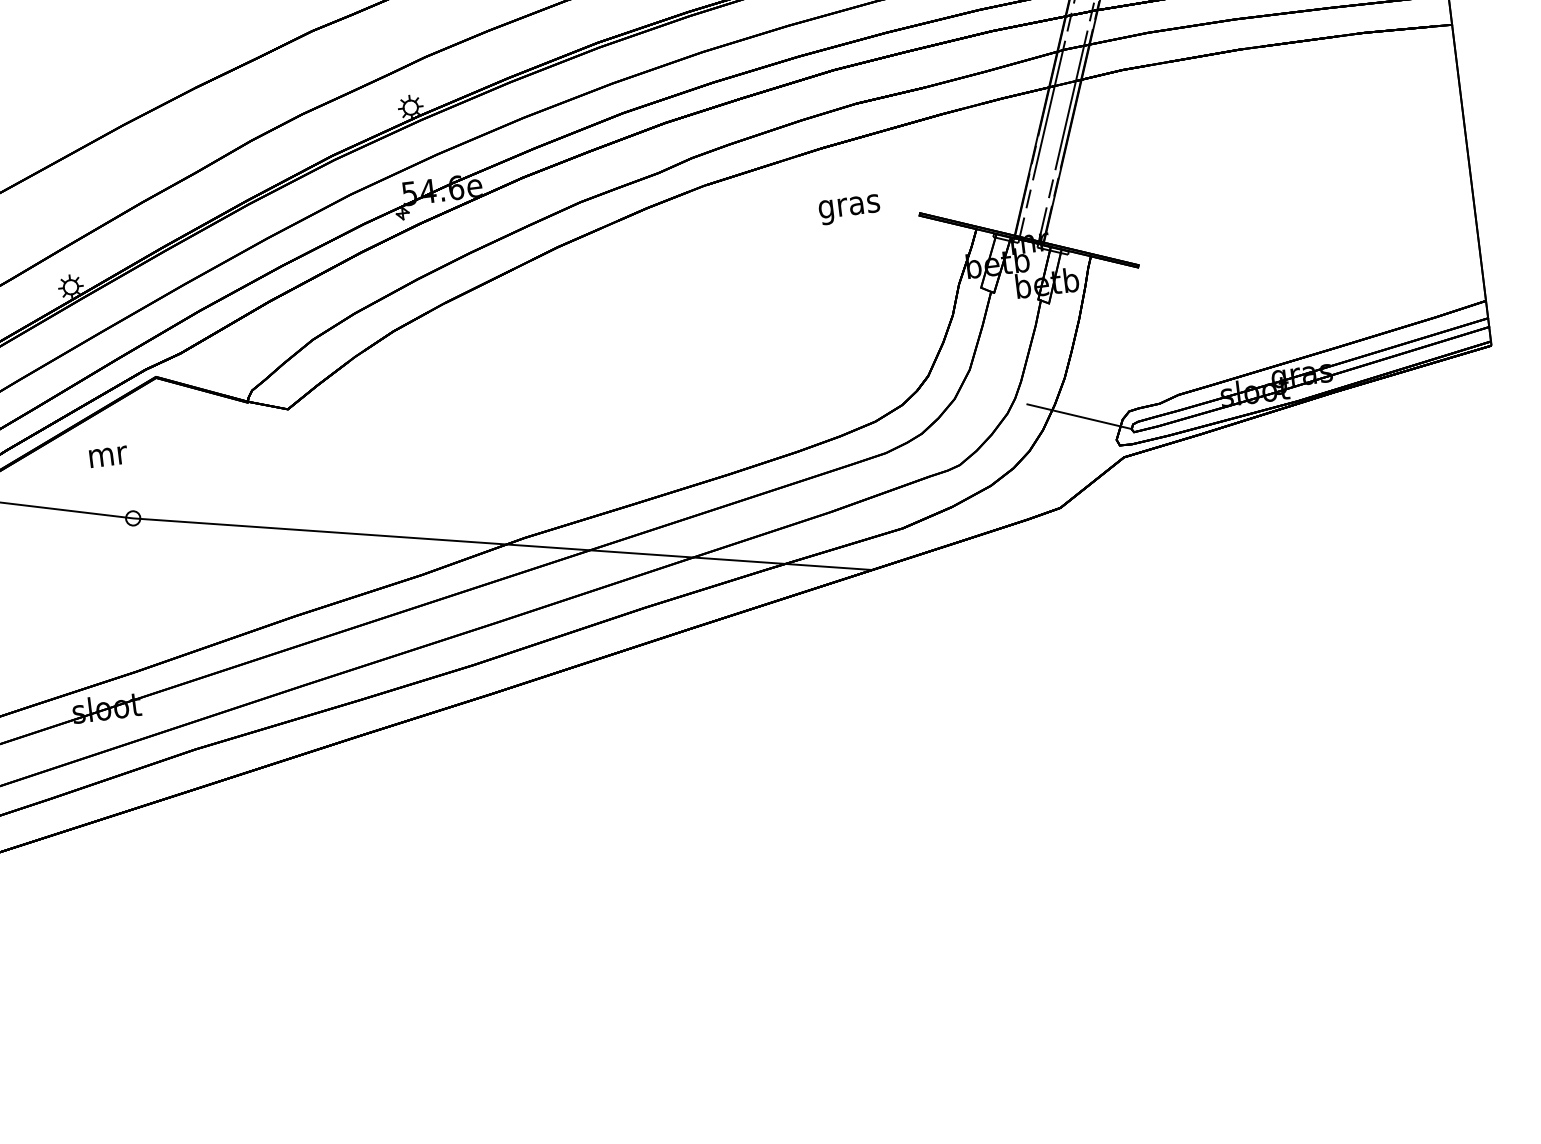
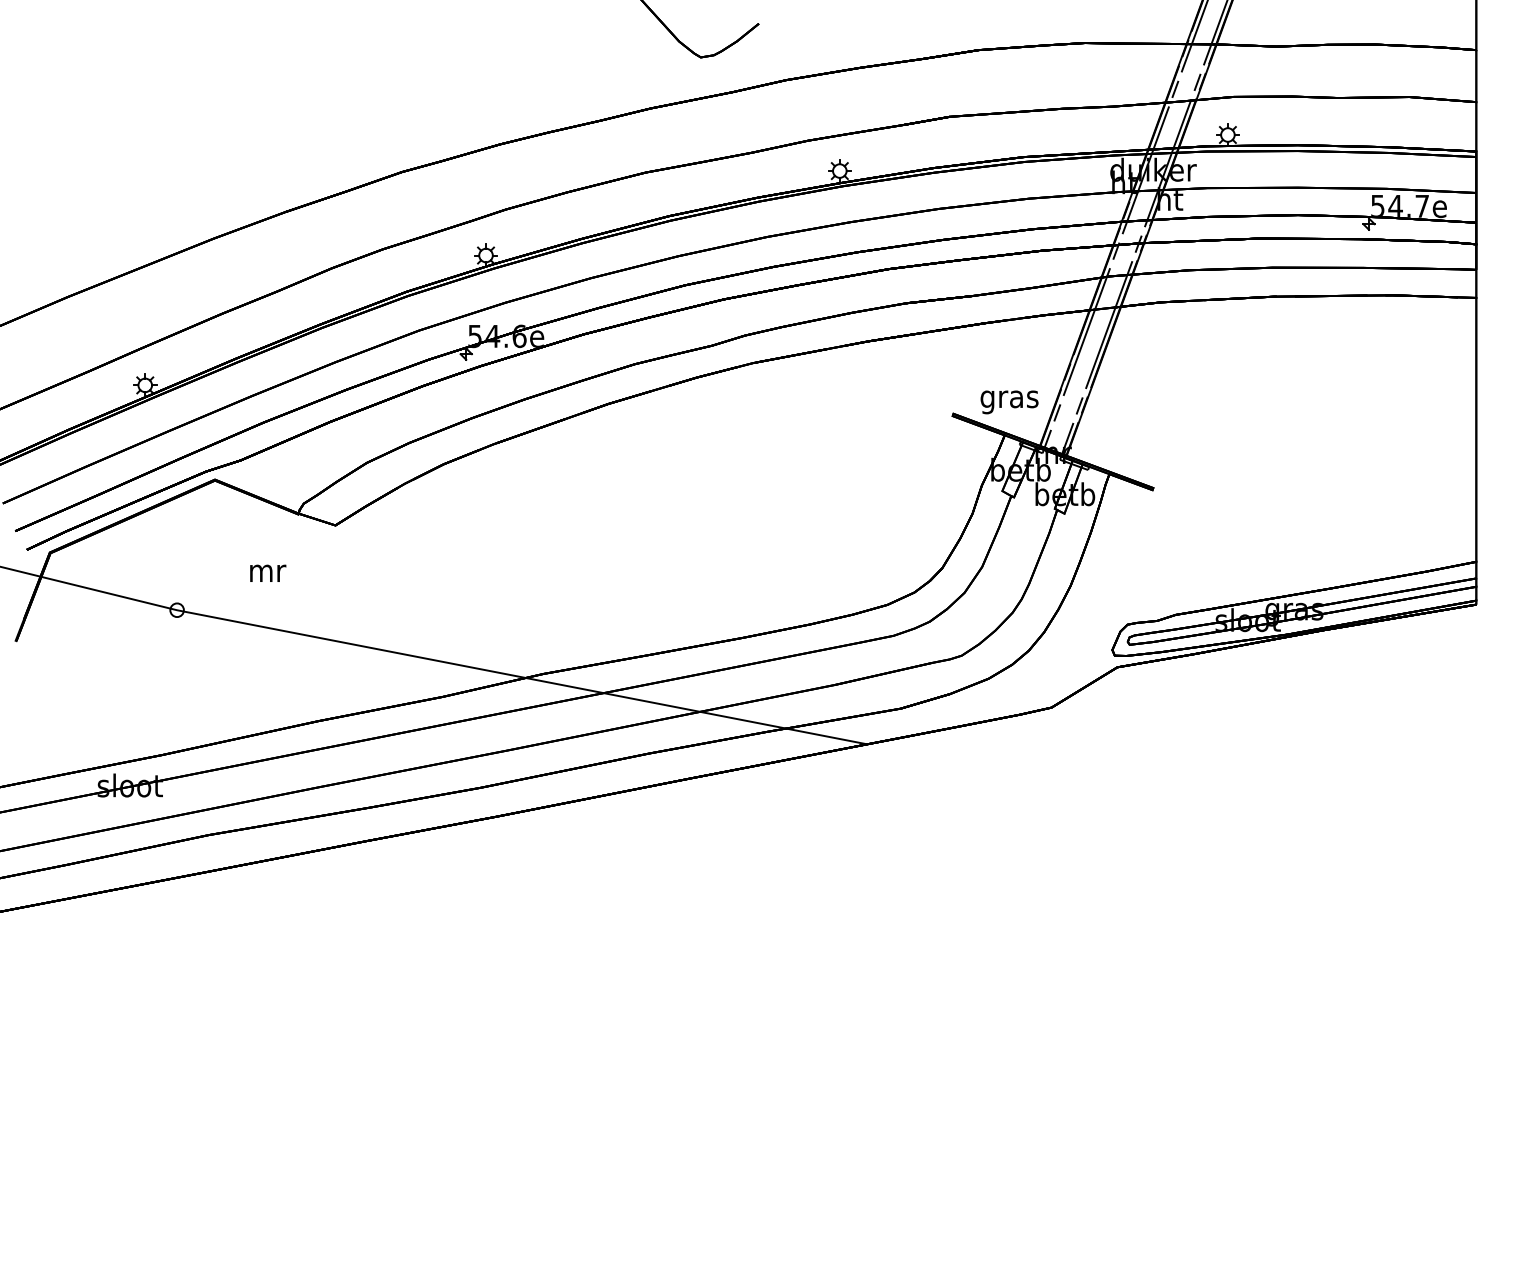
text: (849, 209) -> (1009, 402), moved
line: (1078, 416) -> (1079, 623), removed
text: (108, 455) -> (268, 572), moved

